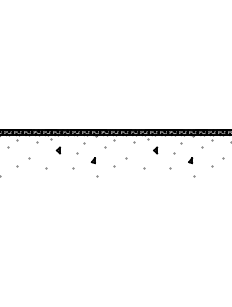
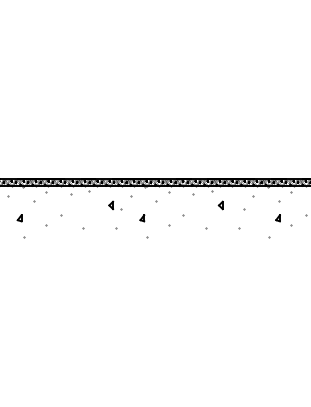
part: (58, 150) -> (111, 205), moved
part: (190, 160) -> (277, 218), moved

